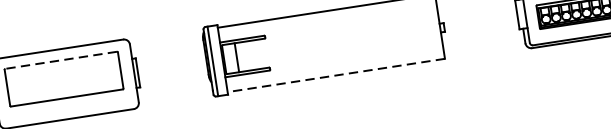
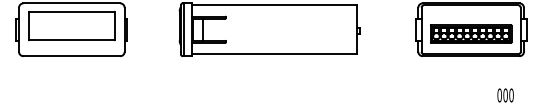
line: (60, 60) -> (71, 11), dashed -> solid
line: (336, 75) -> (274, 54), dashed -> solid

